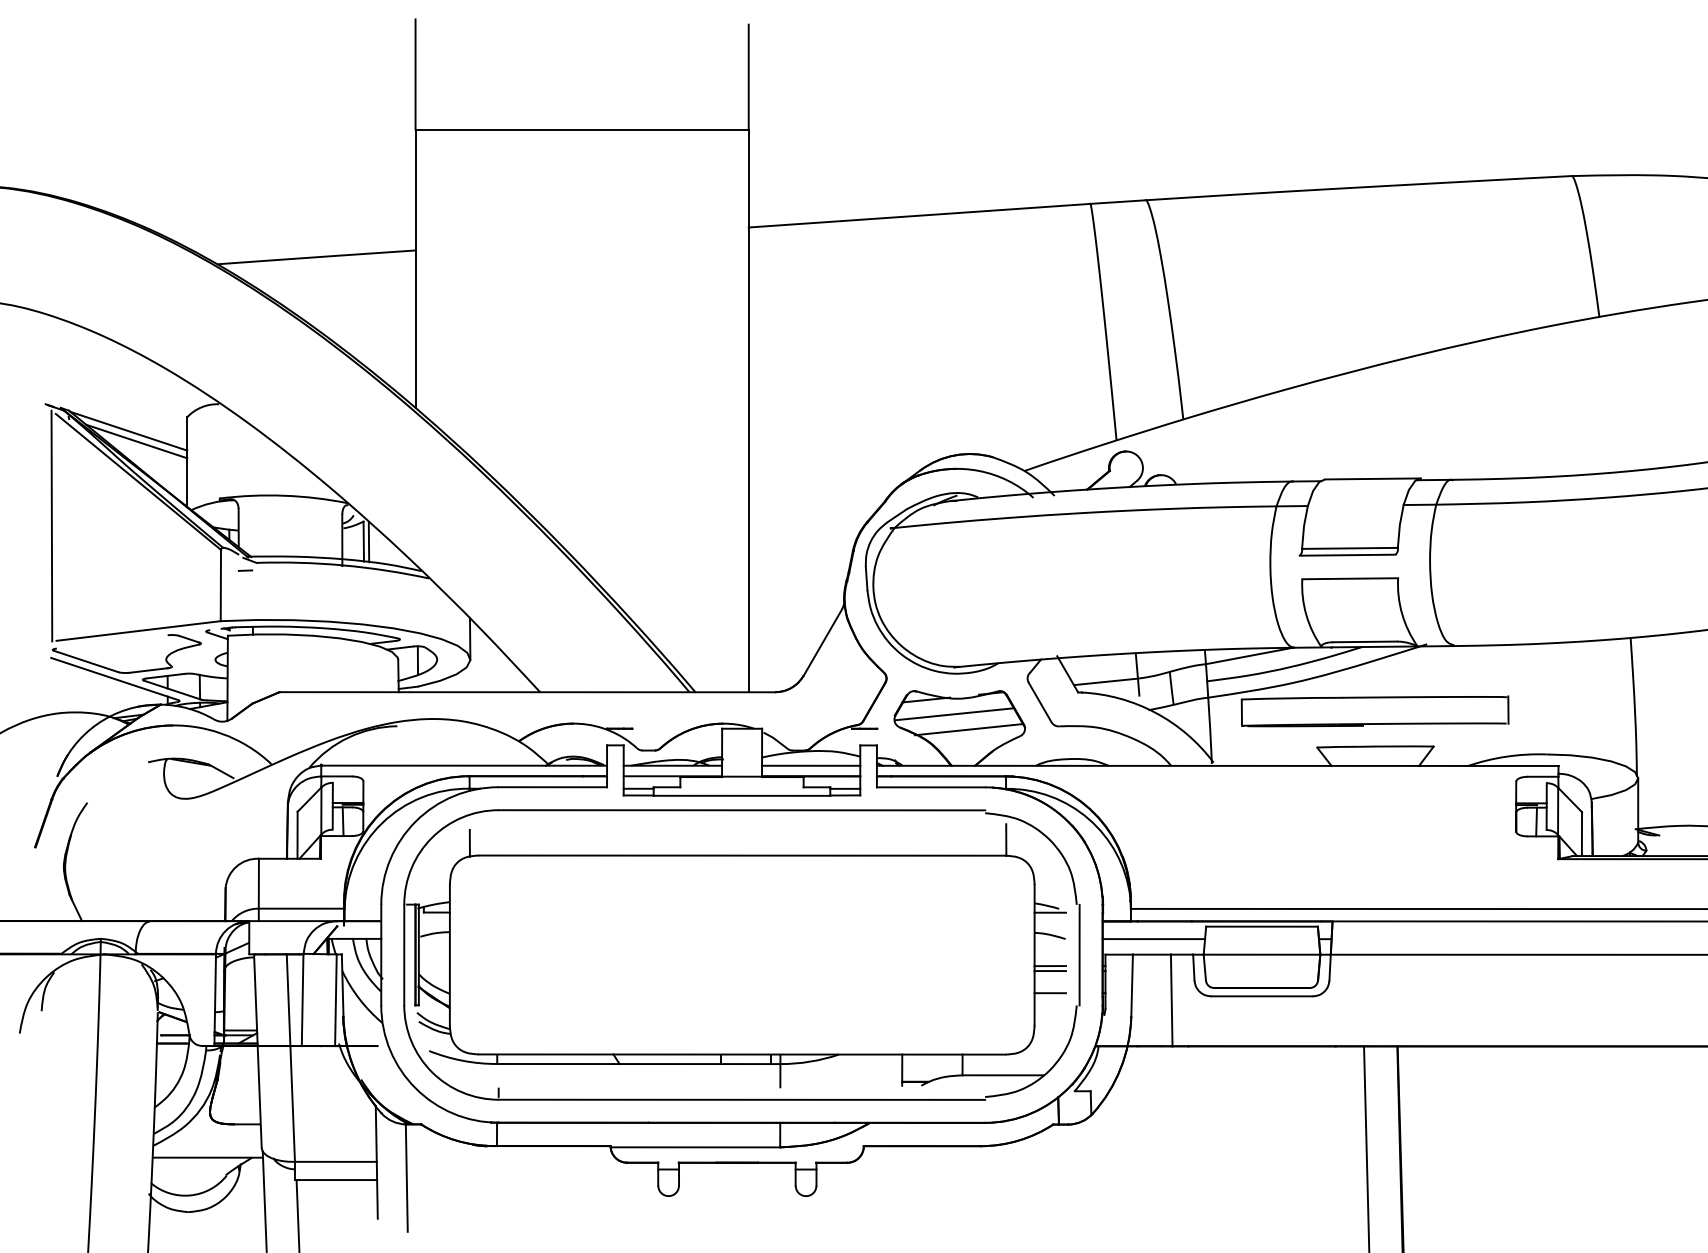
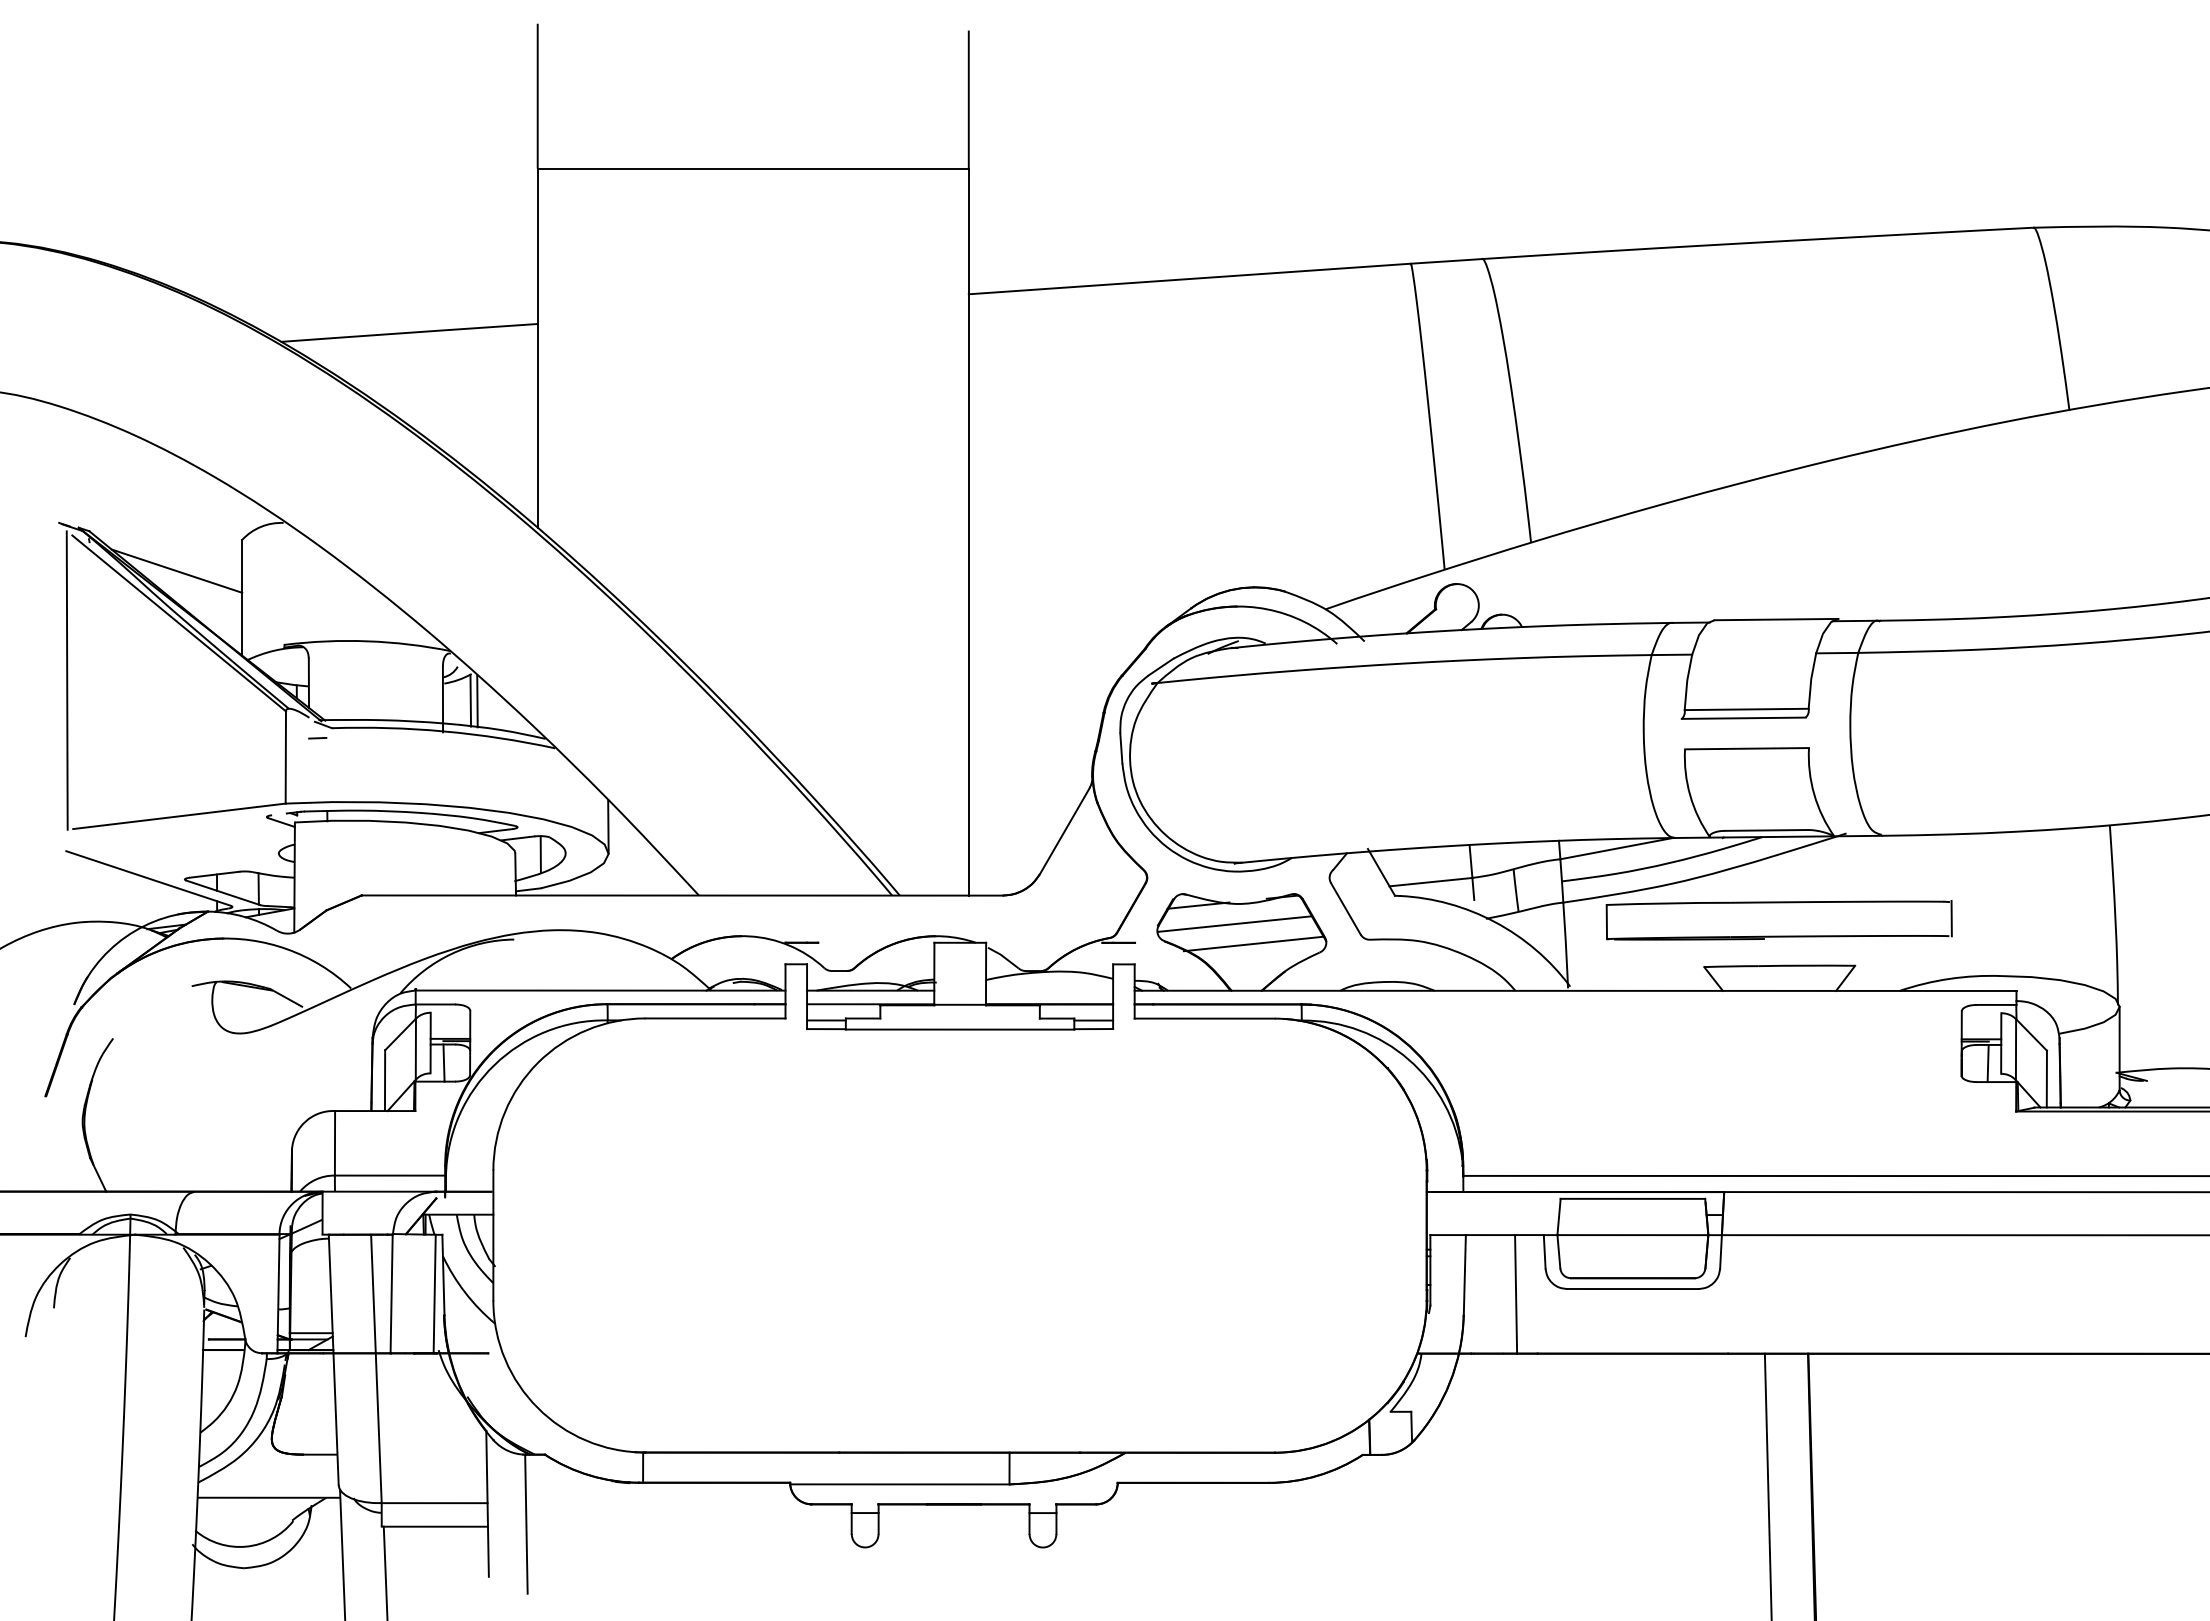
line: (128, 430) -> (166, 557), removed
part: (127, 672) -> (164, 869), removed
line: (811, 765) -> (1049, 990), removed
line: (1153, 938) -> (1492, 1214), removed
part: (741, 954) -> (959, 1235), removed

